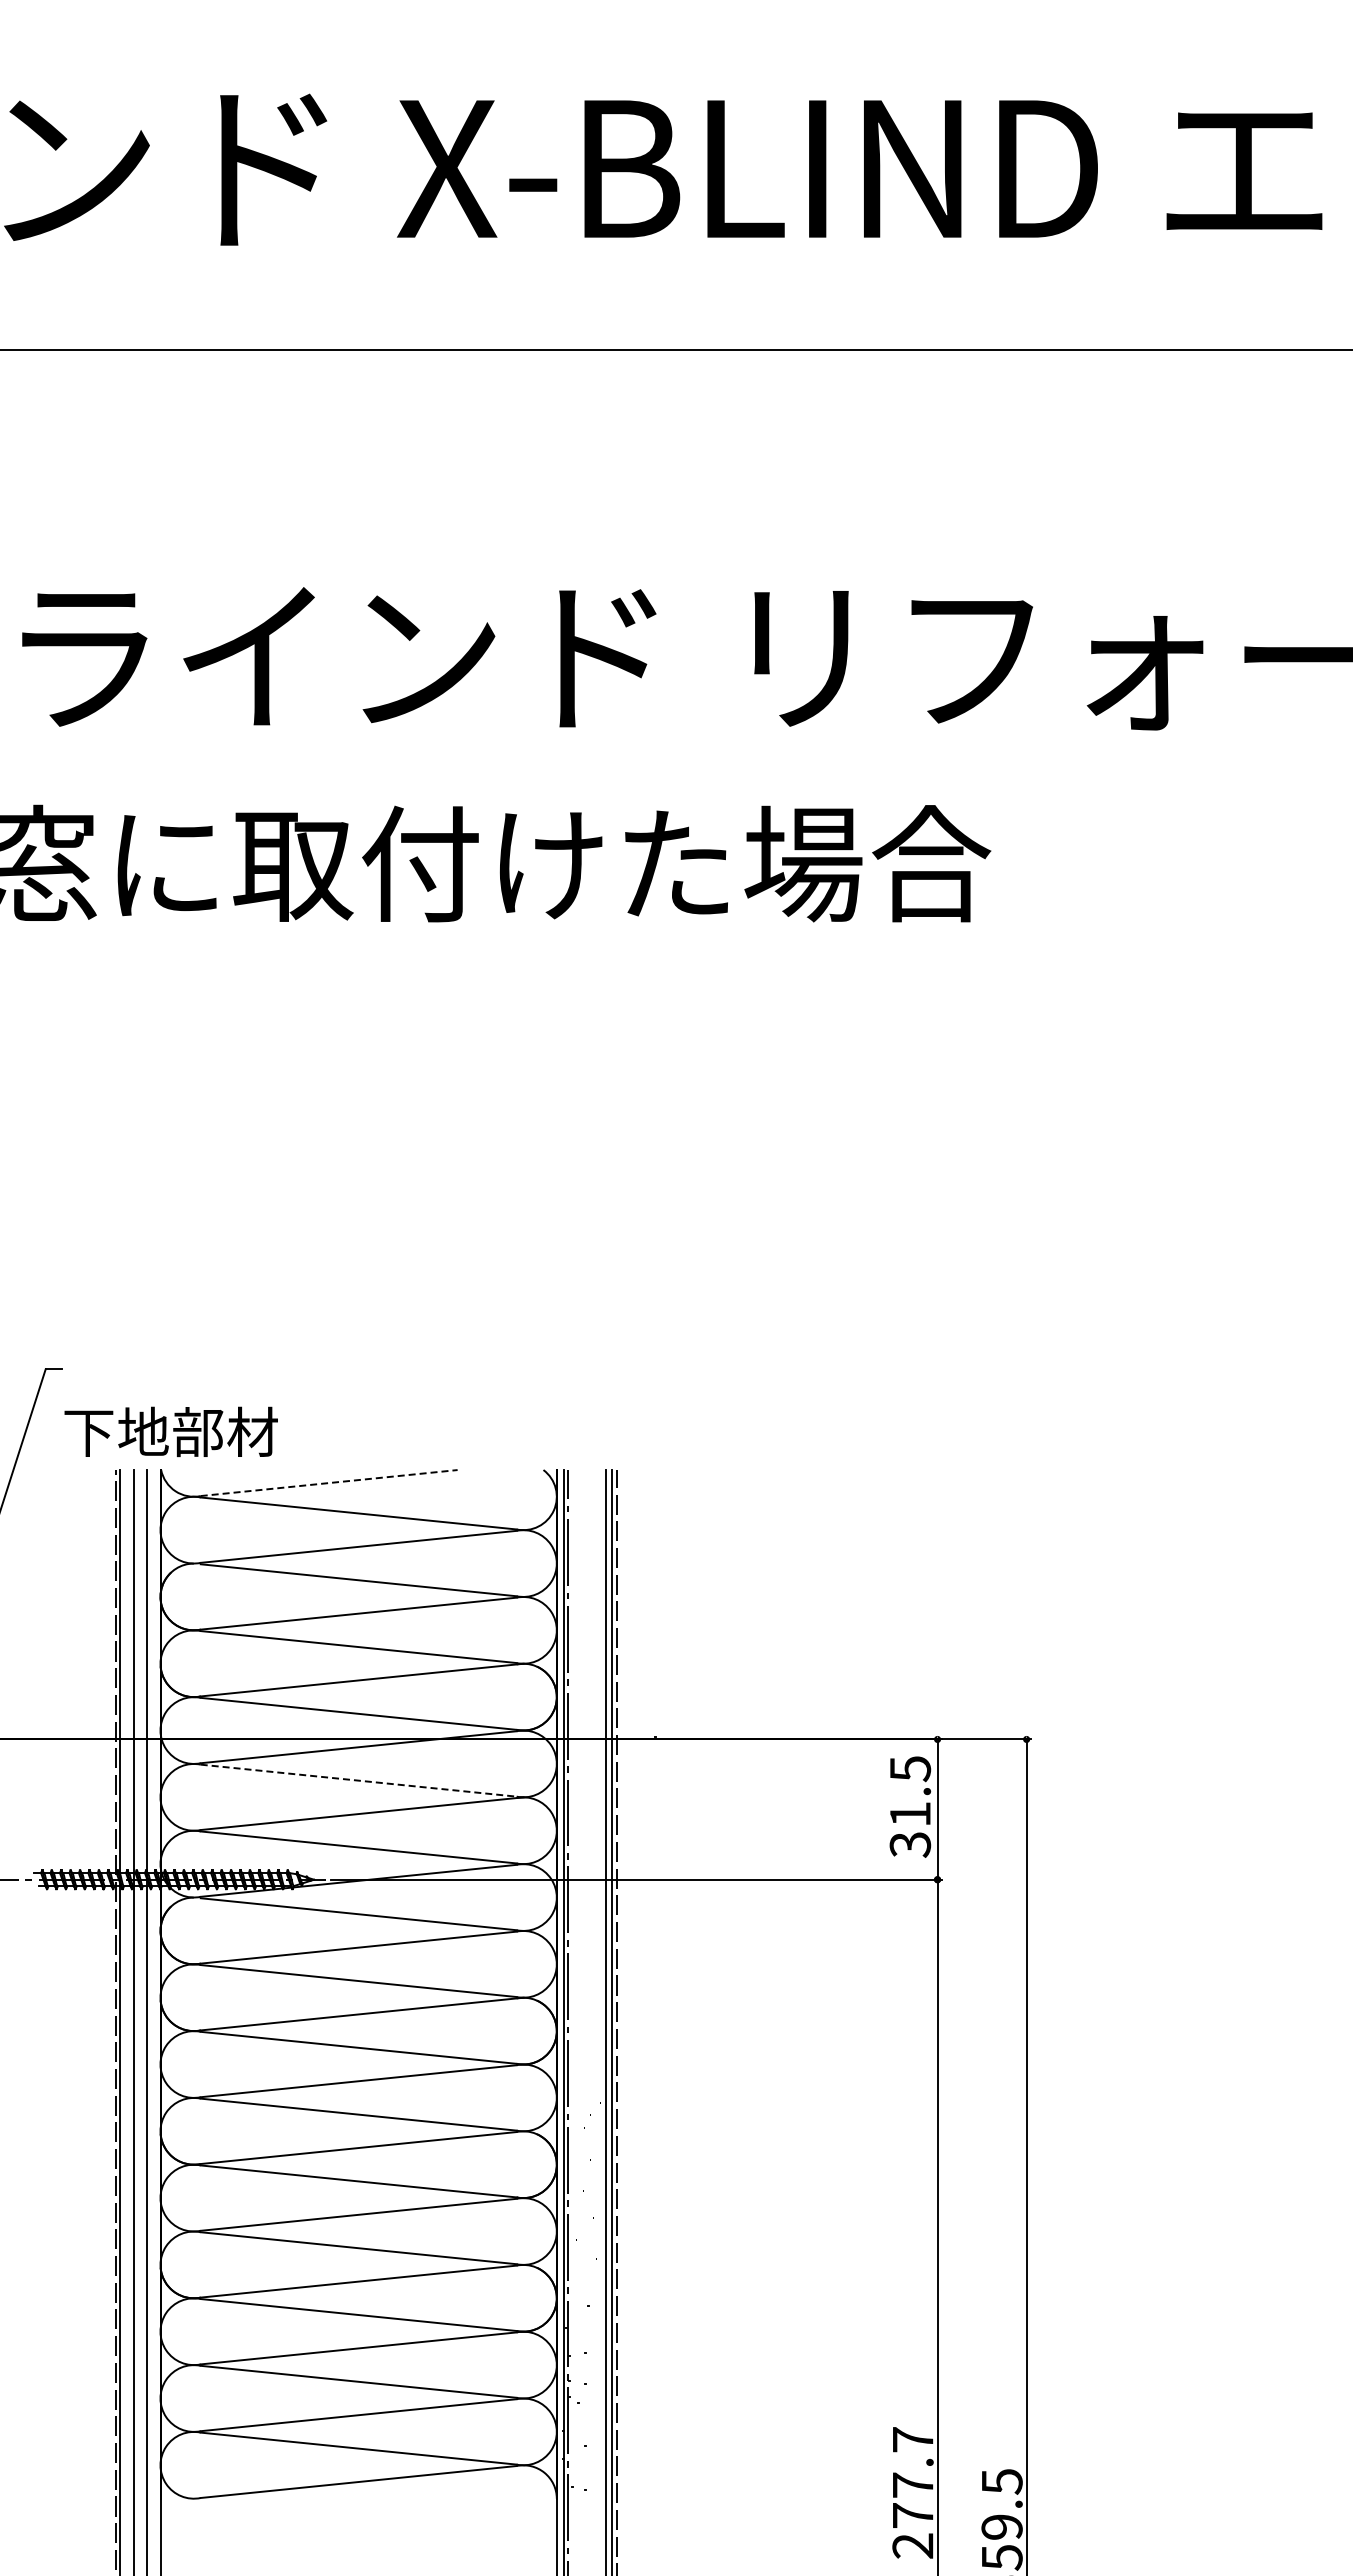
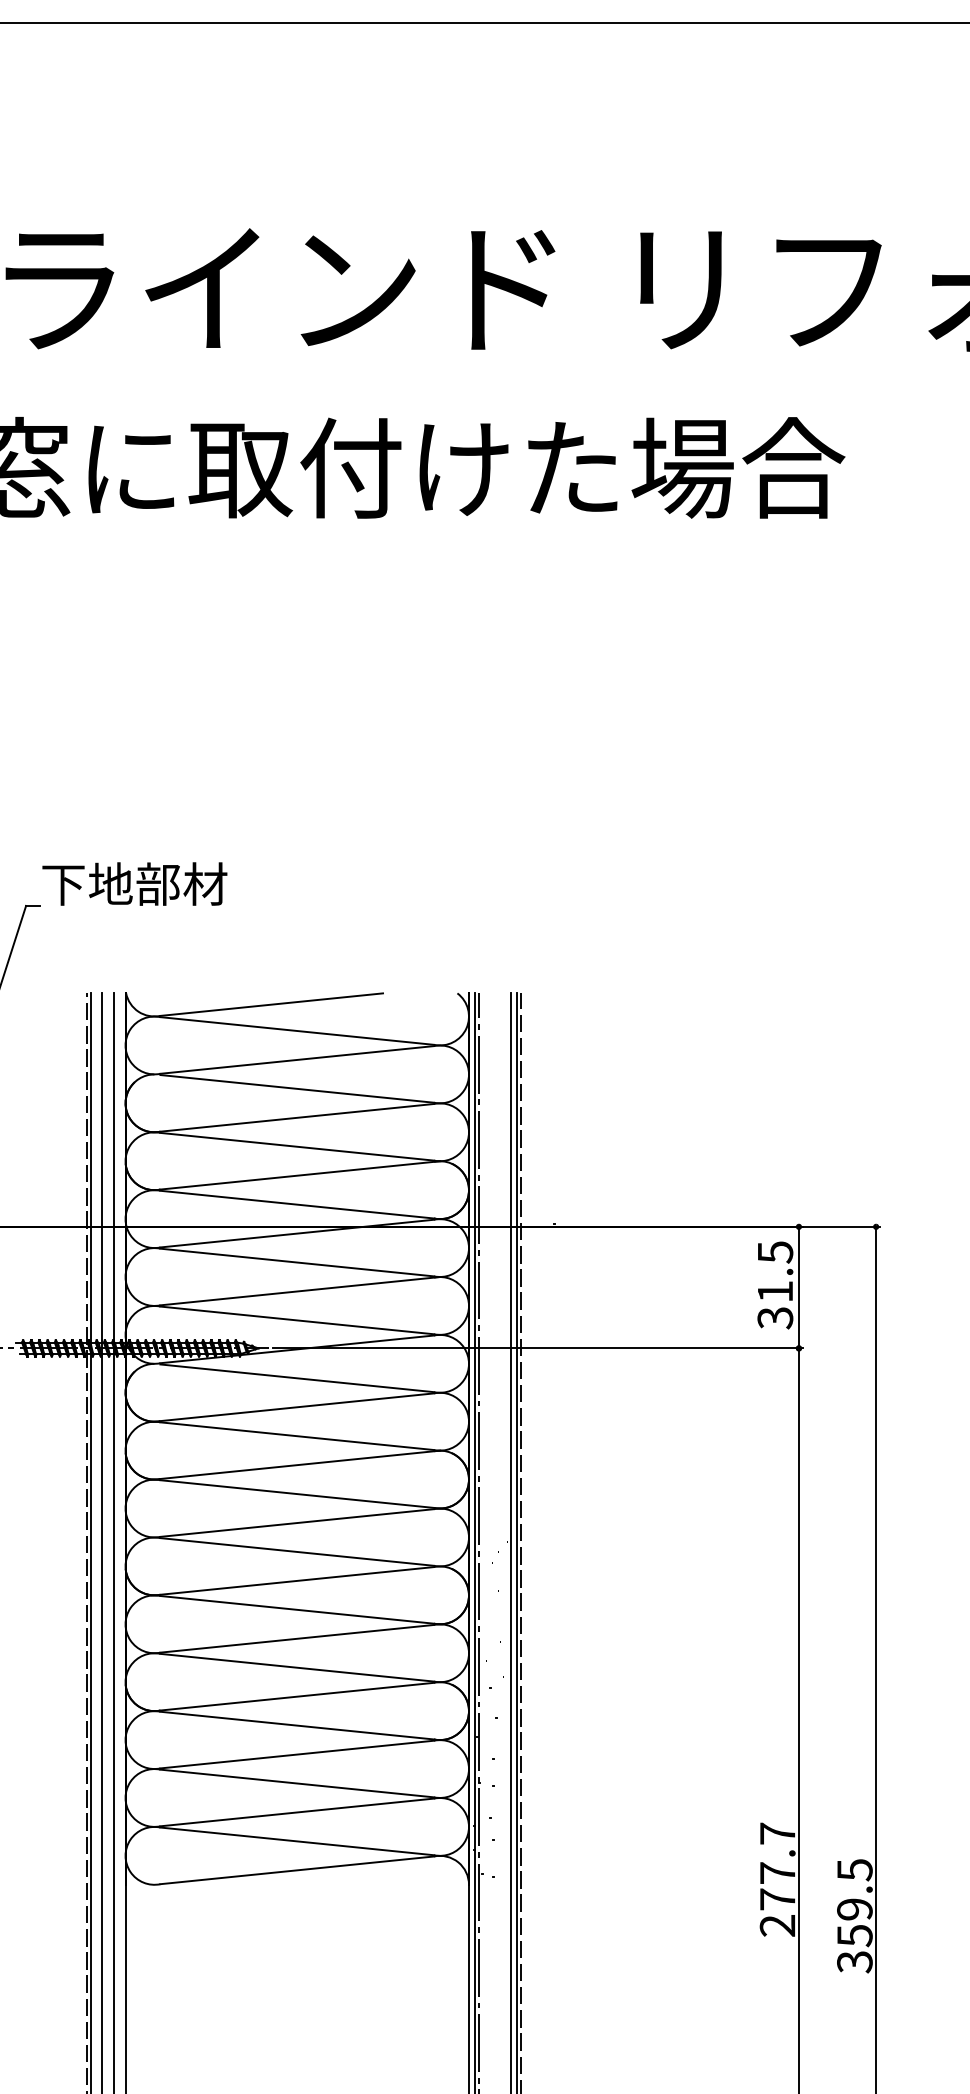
text: (170, 1431) -> (134, 883), moved
line: (329, 1483) -> (272, 1005), dashed -> solid
line: (358, 1780) -> (297, 1262), dashed -> solid

